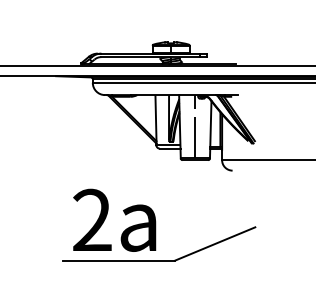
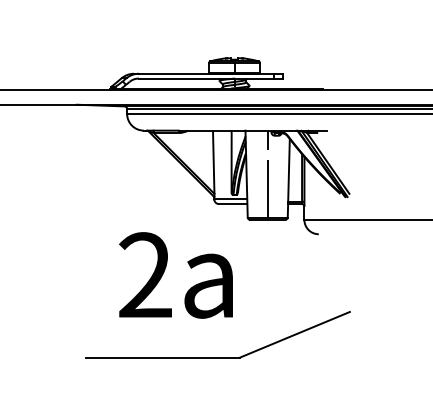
text: (114, 220) -> (175, 275), moved

